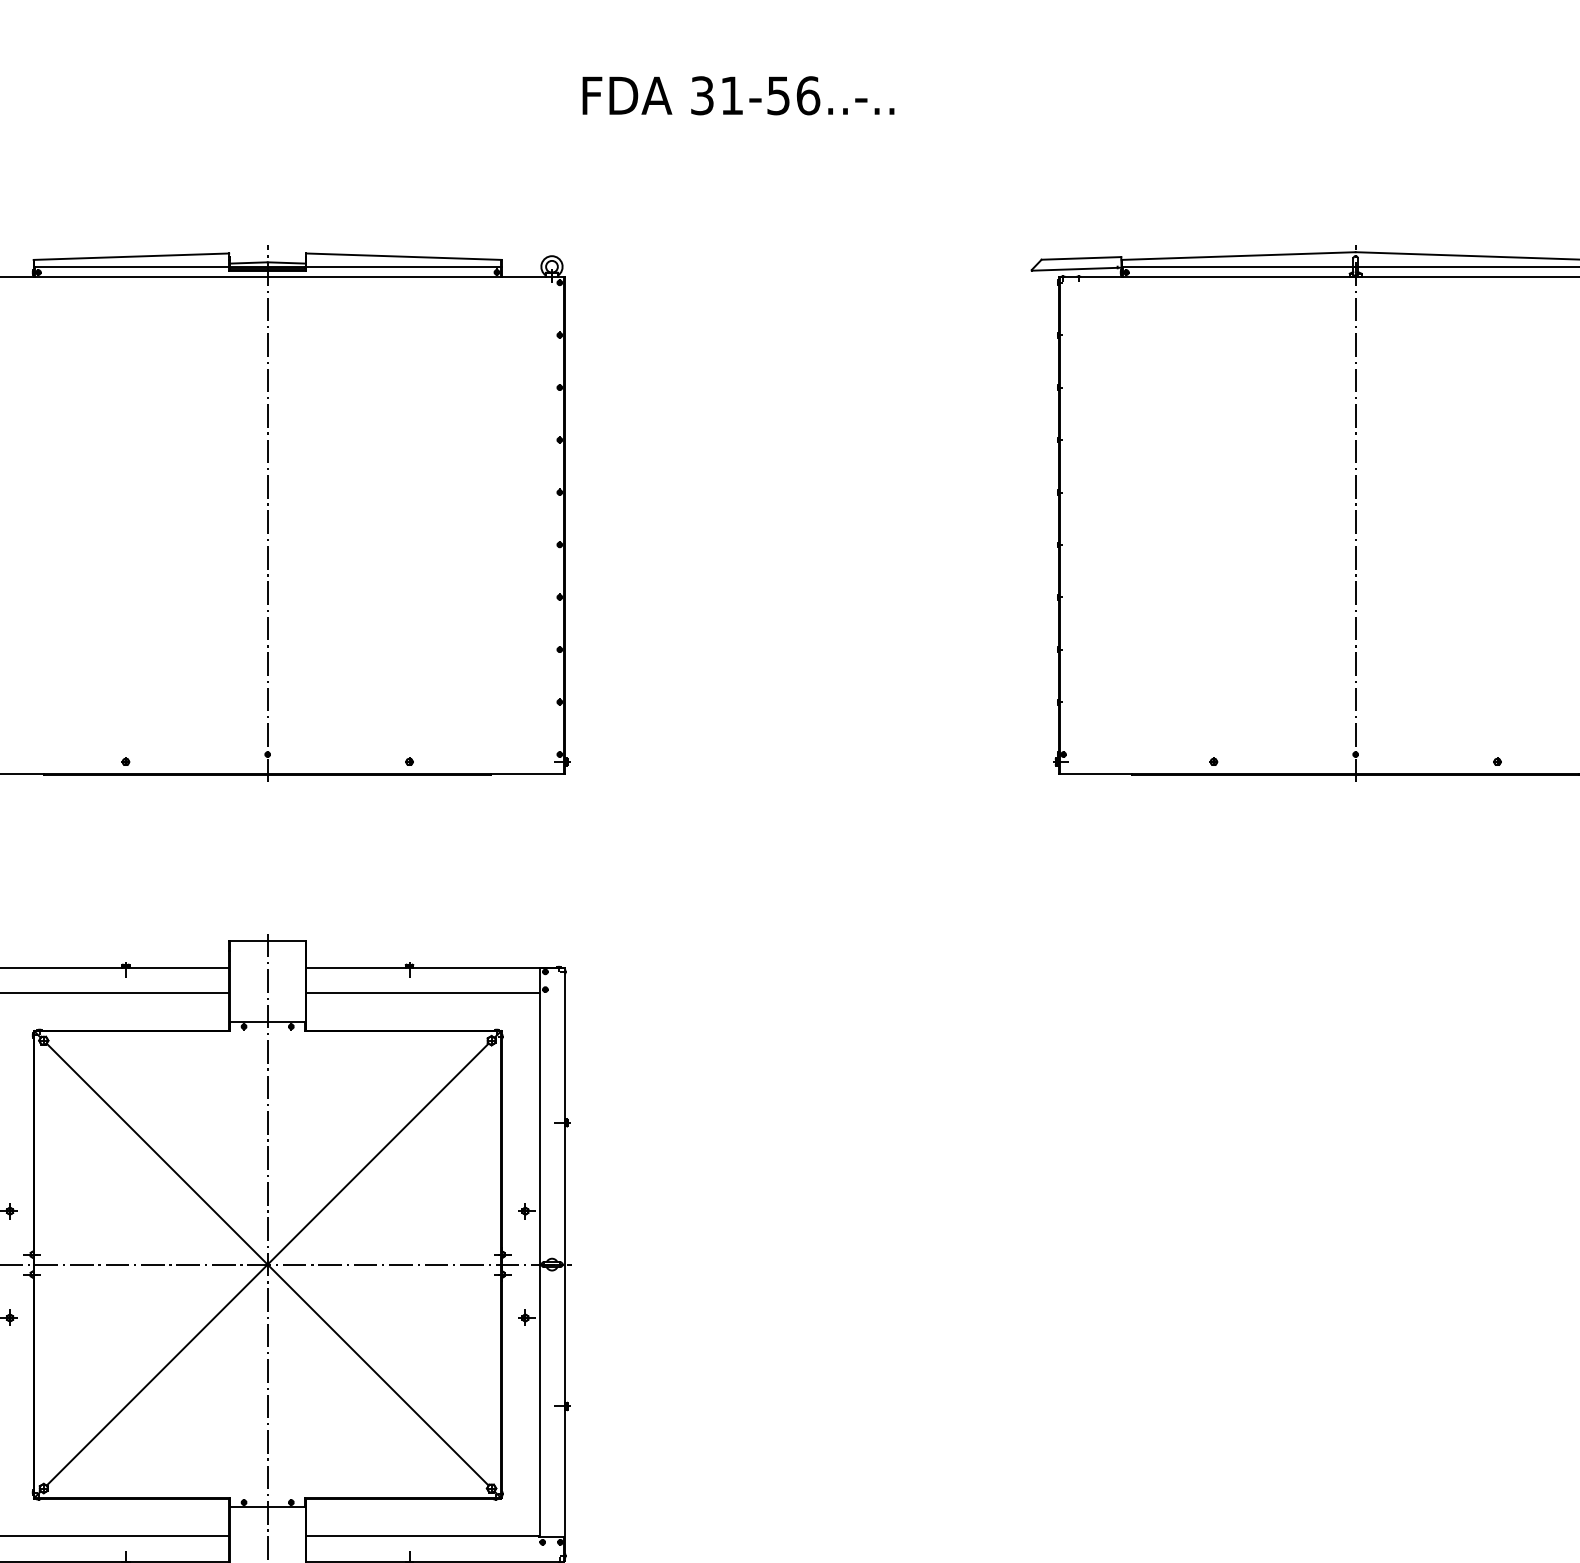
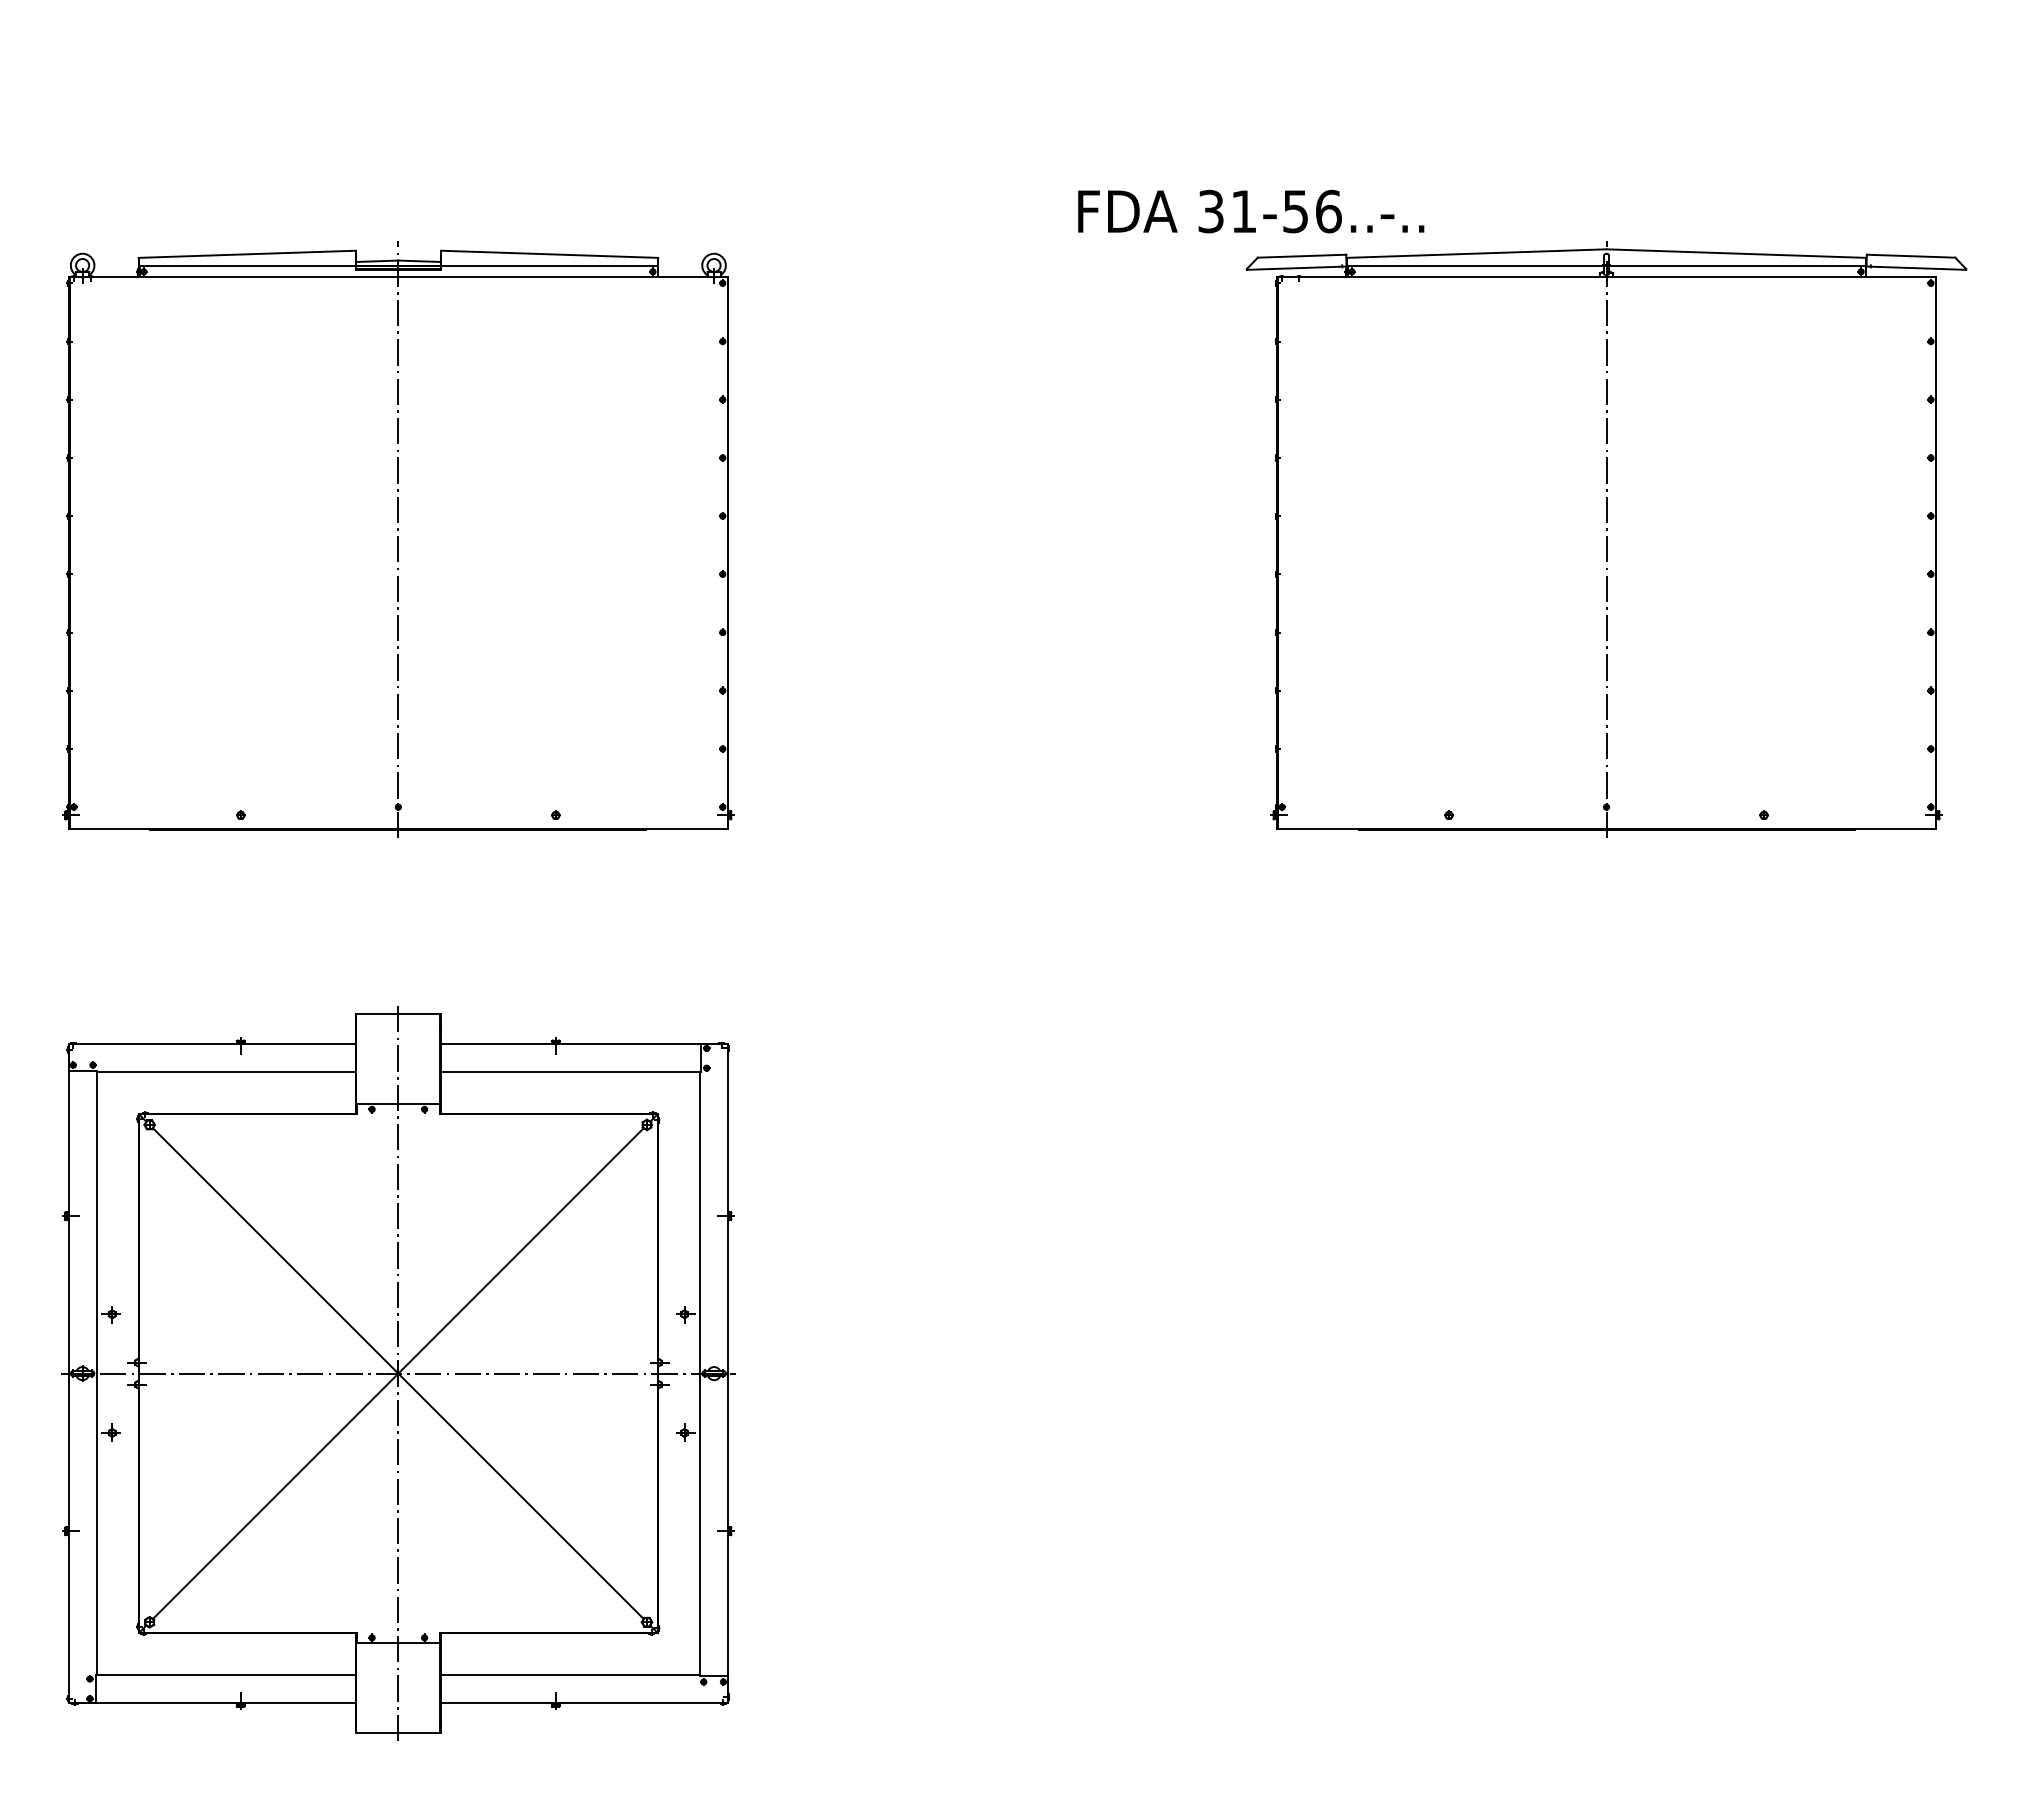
text: (738, 95) -> (1251, 211), moved

